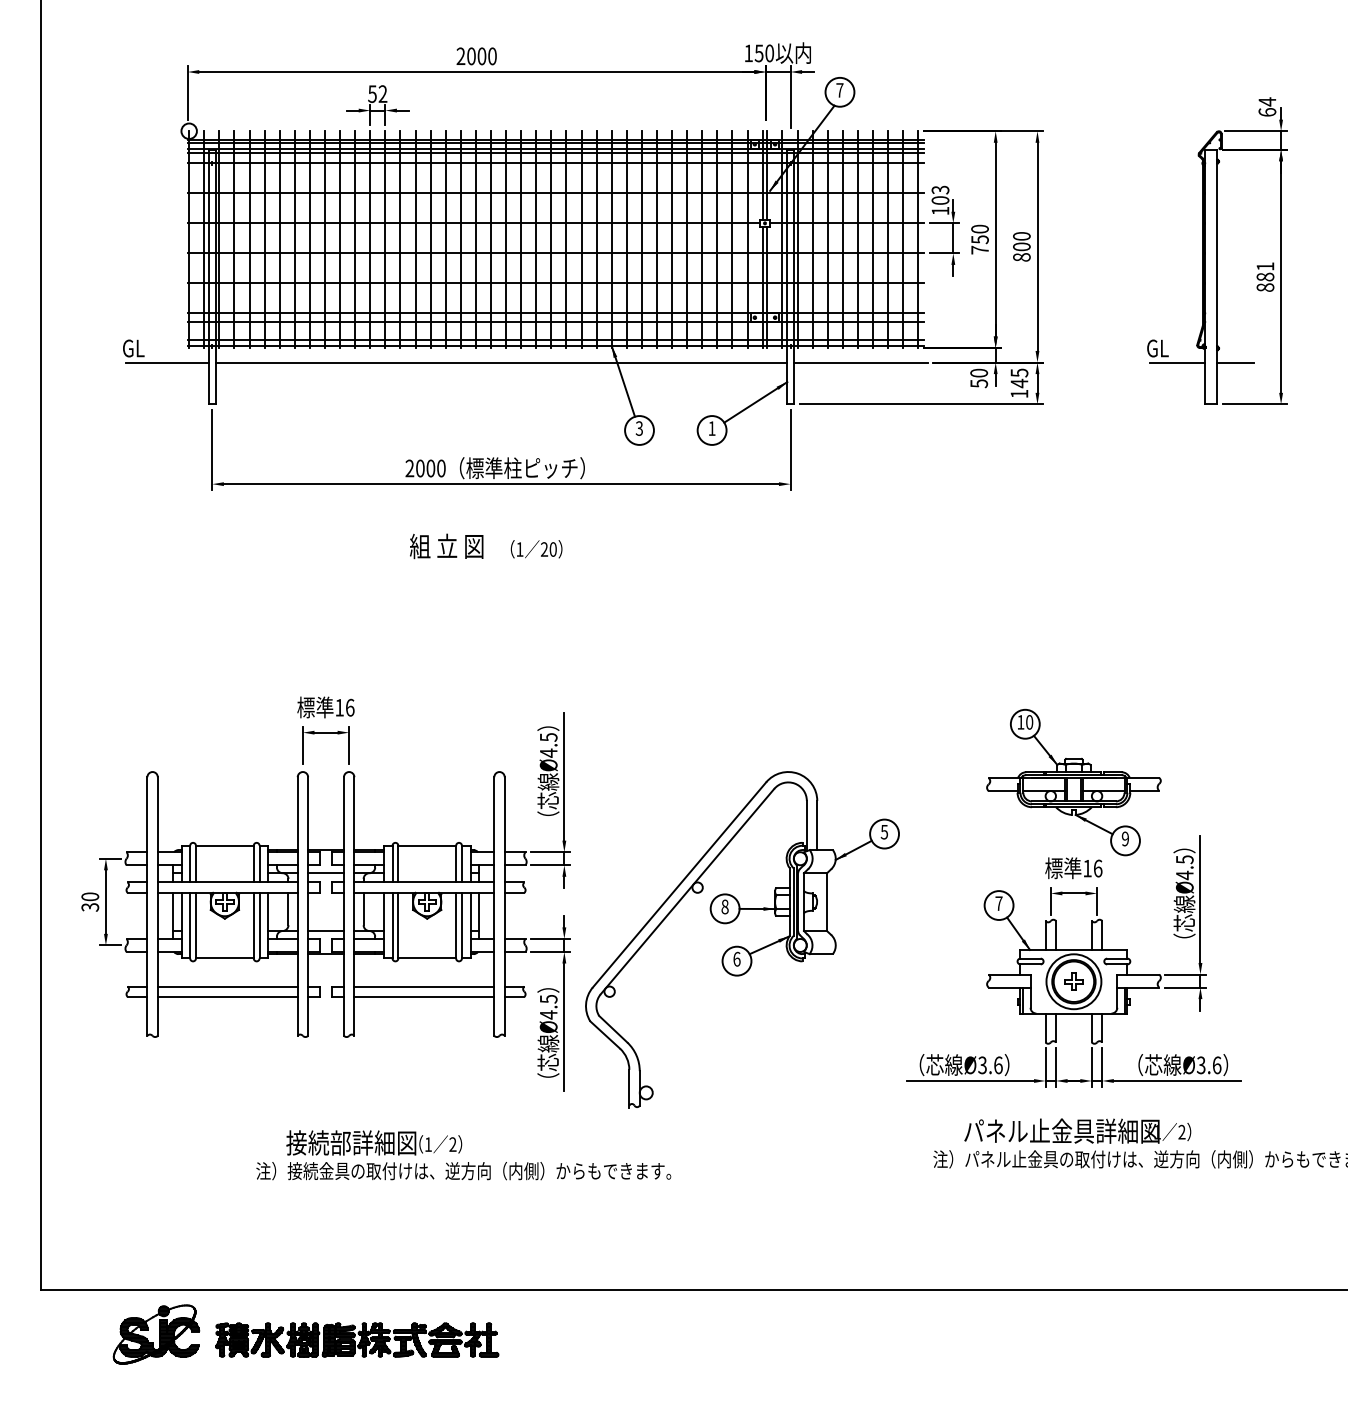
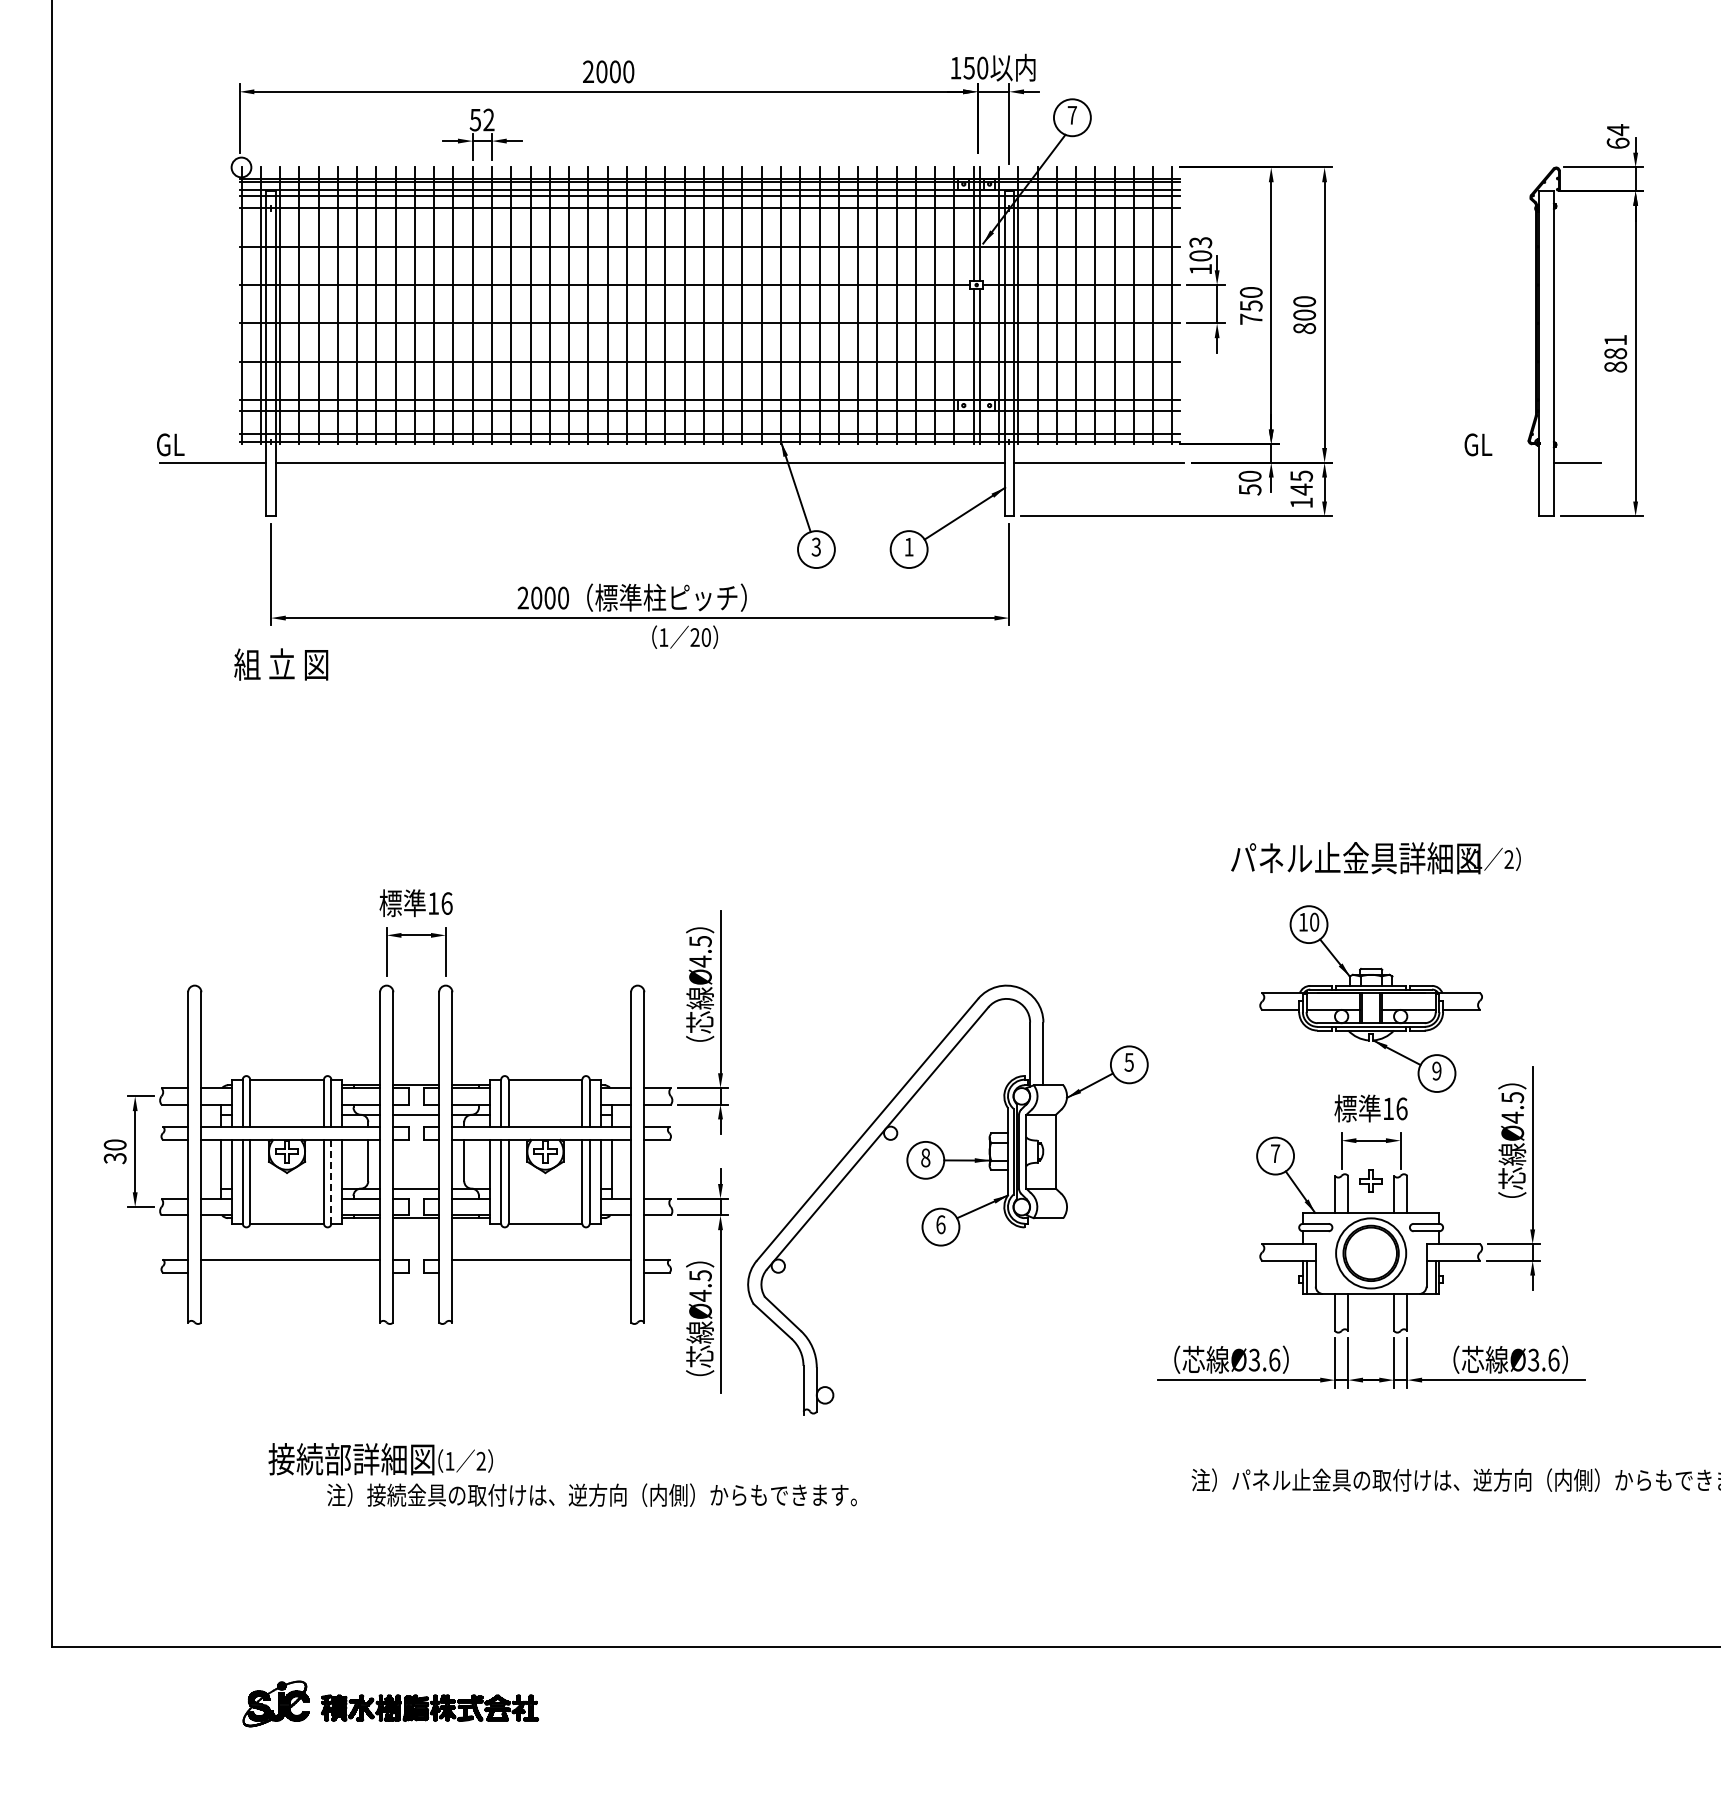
line: (1176, 362) -> (1502, 462), removed
text: (446, 546) -> (281, 664), moved
text: (536, 548) -> (685, 636), moved
line: (259, 925) -> (331, 1181), solid -> dashed
part: (1073, 981) -> (1370, 1180), moved
line: (227, 996) -> (290, 1272), removed
line: (424, 996) -> (541, 1272), removed
text: (1077, 1131) -> (1375, 858), moved
text: (374, 1143) -> (380, 1459), moved
part: (305, 1334) -> (390, 1703), size x0.6

